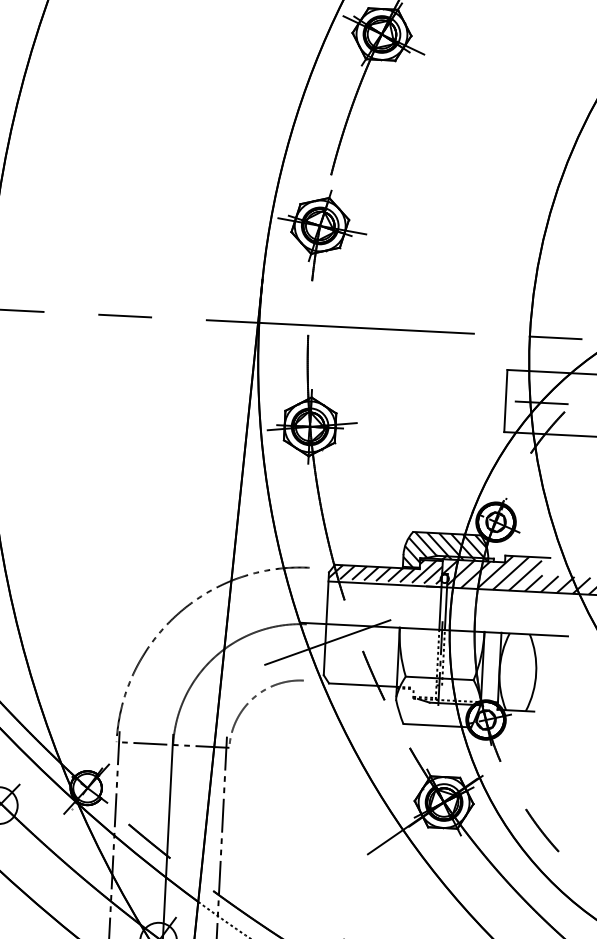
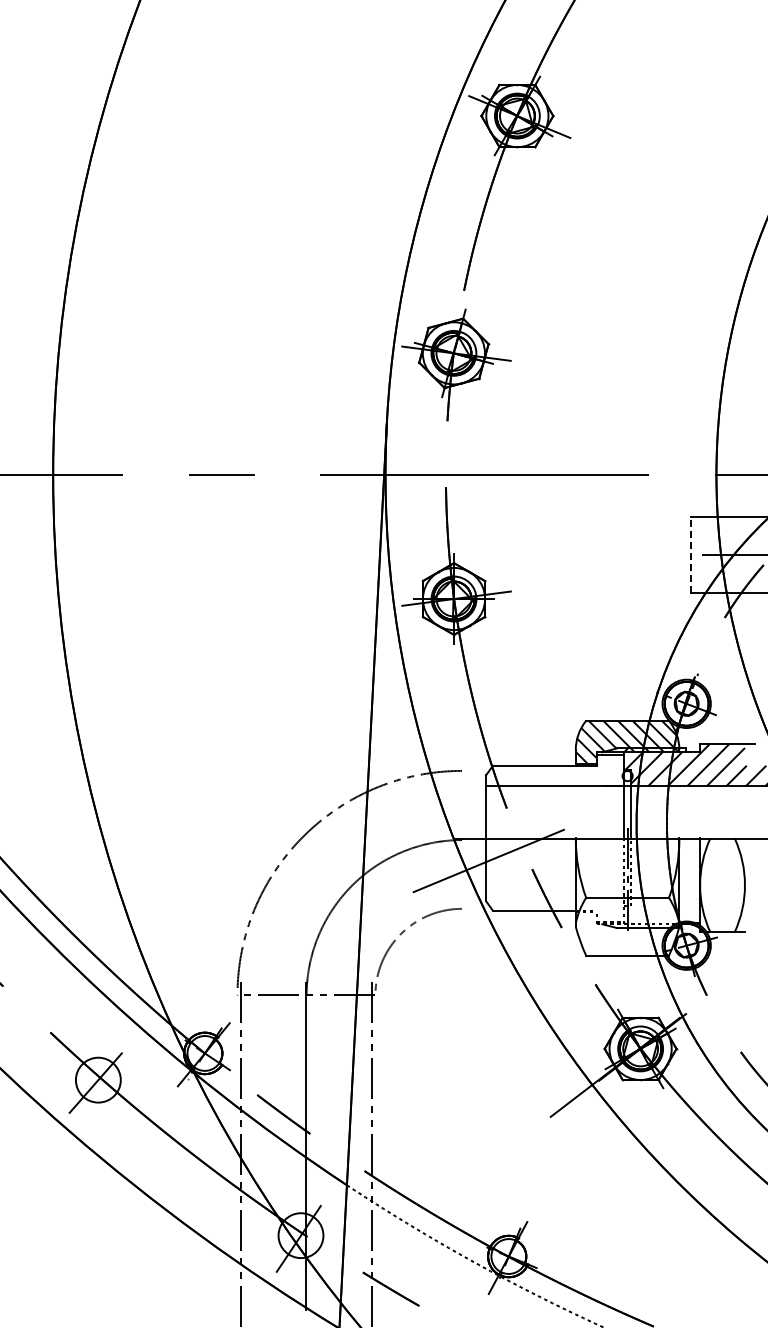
line: (506, 401) -> (691, 555), solid -> dashed
hatch: (386, 569) -> (555, 768), removed

